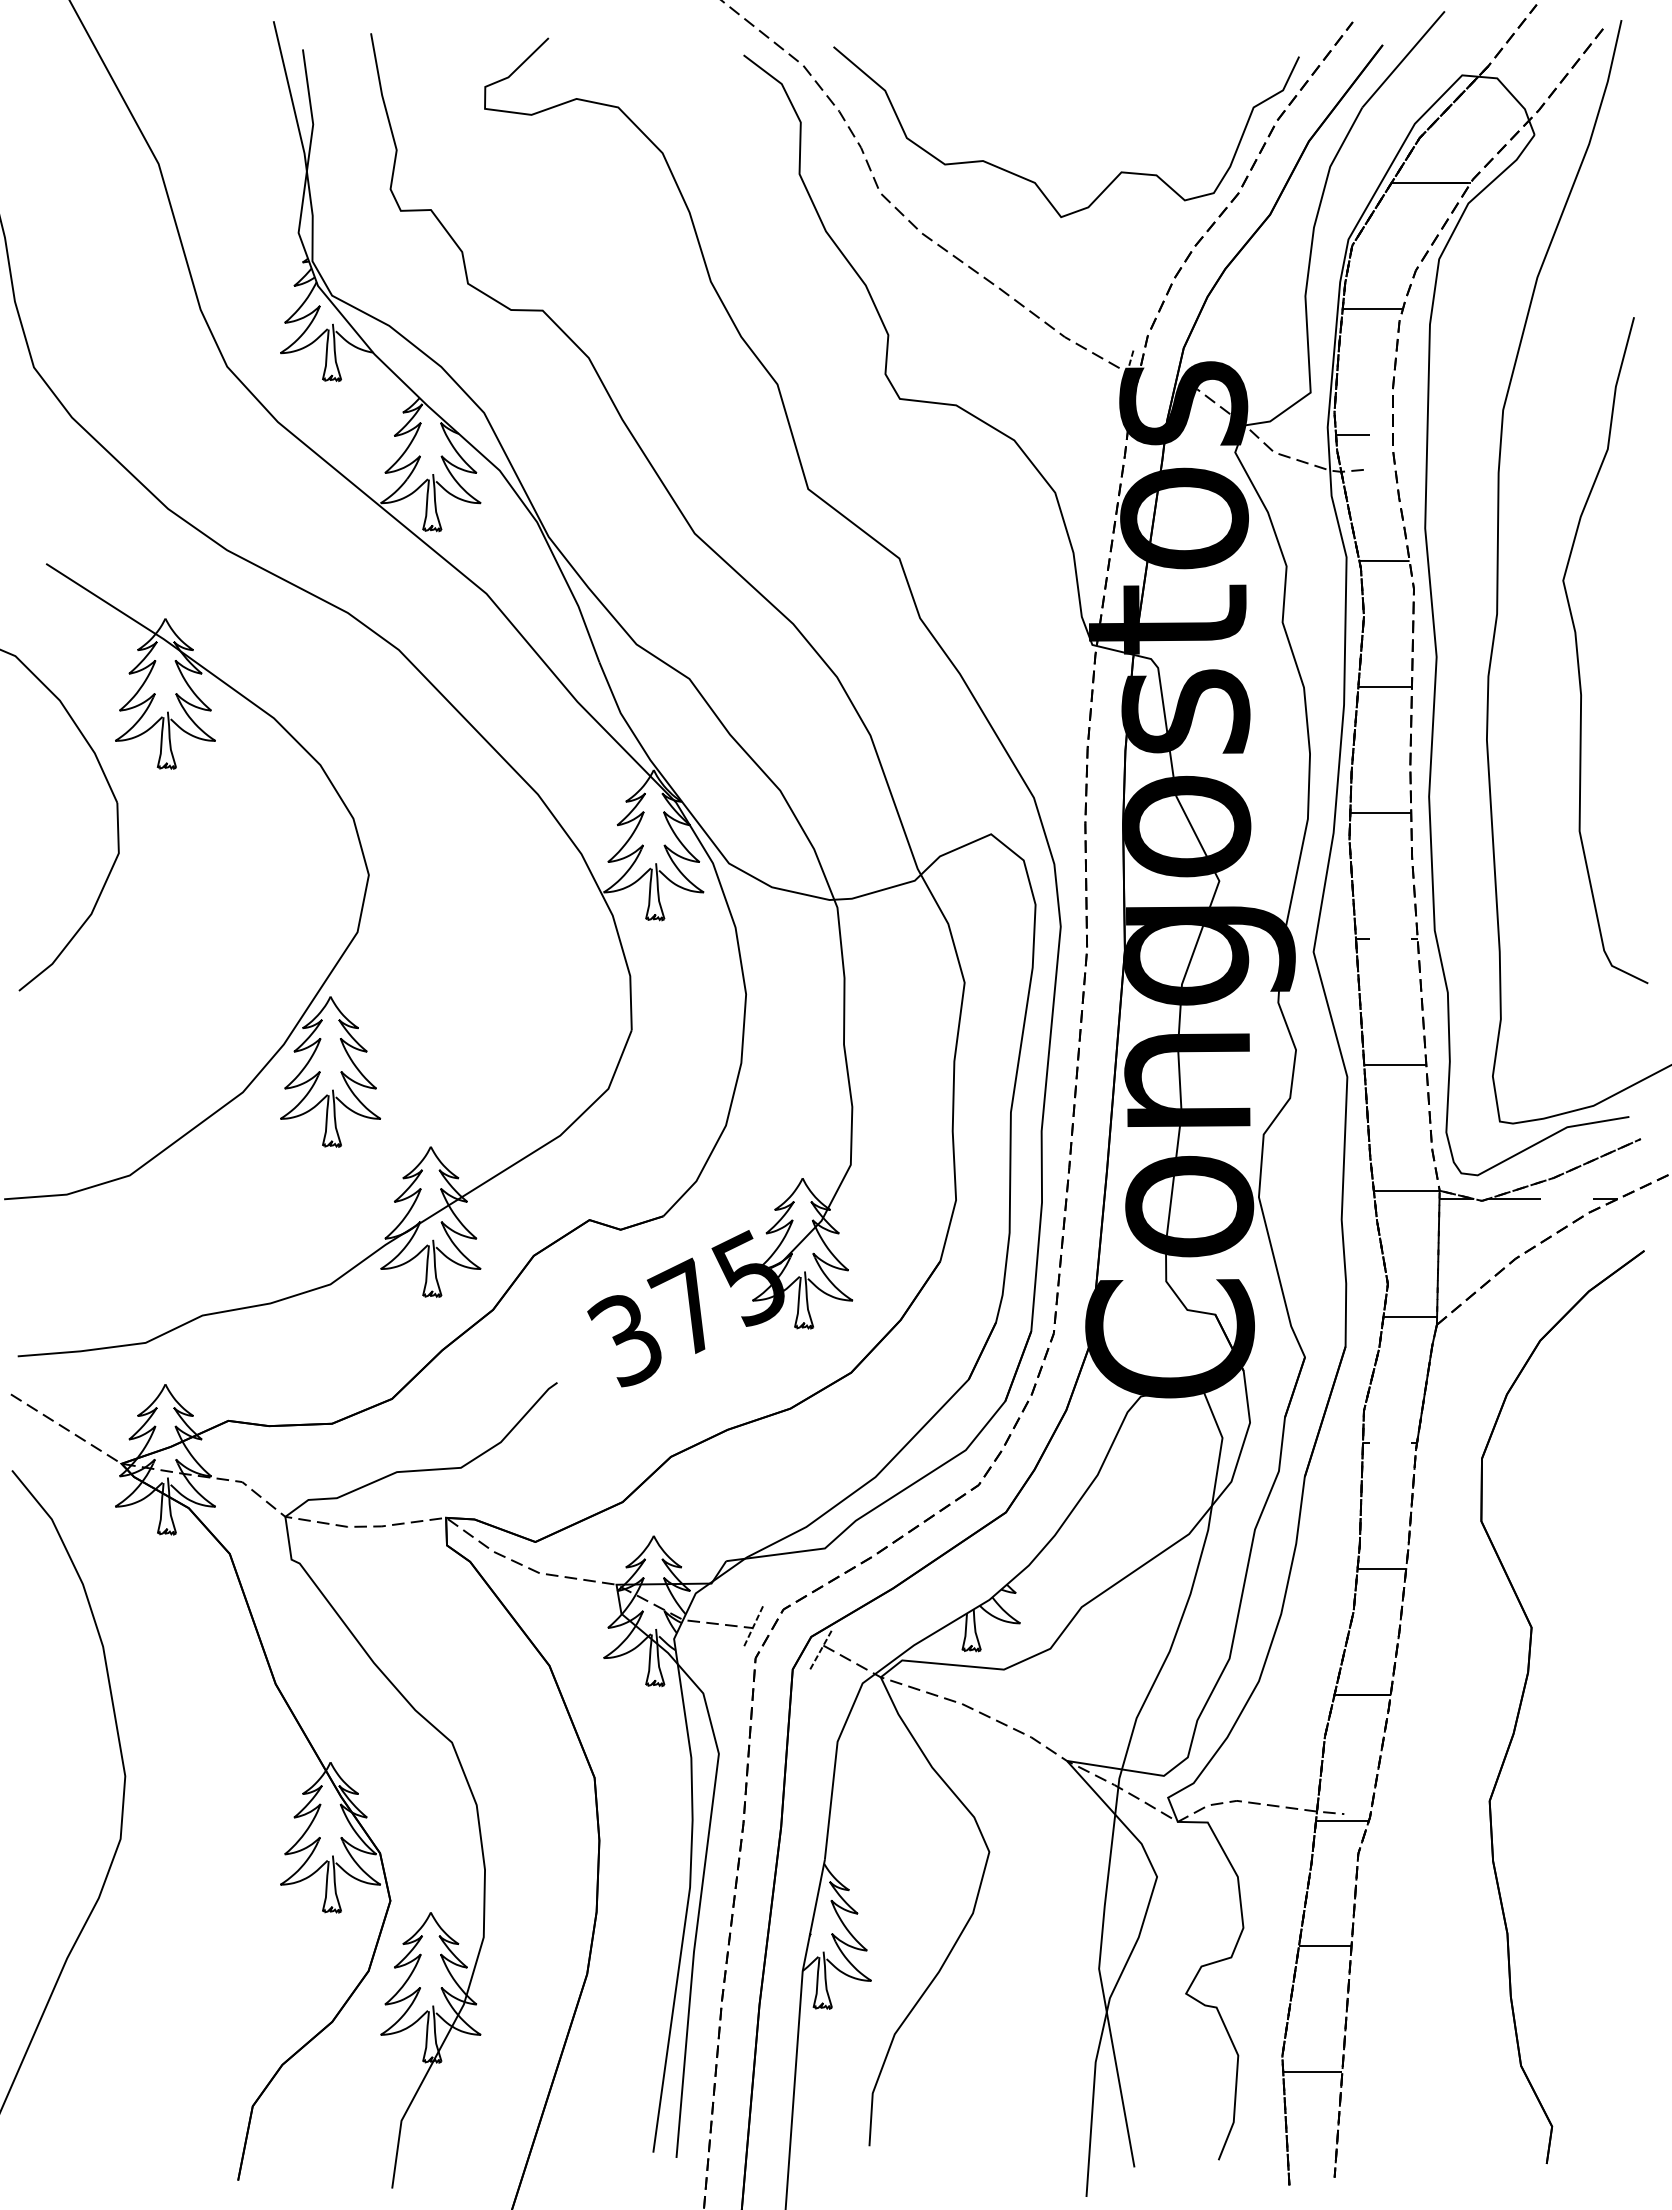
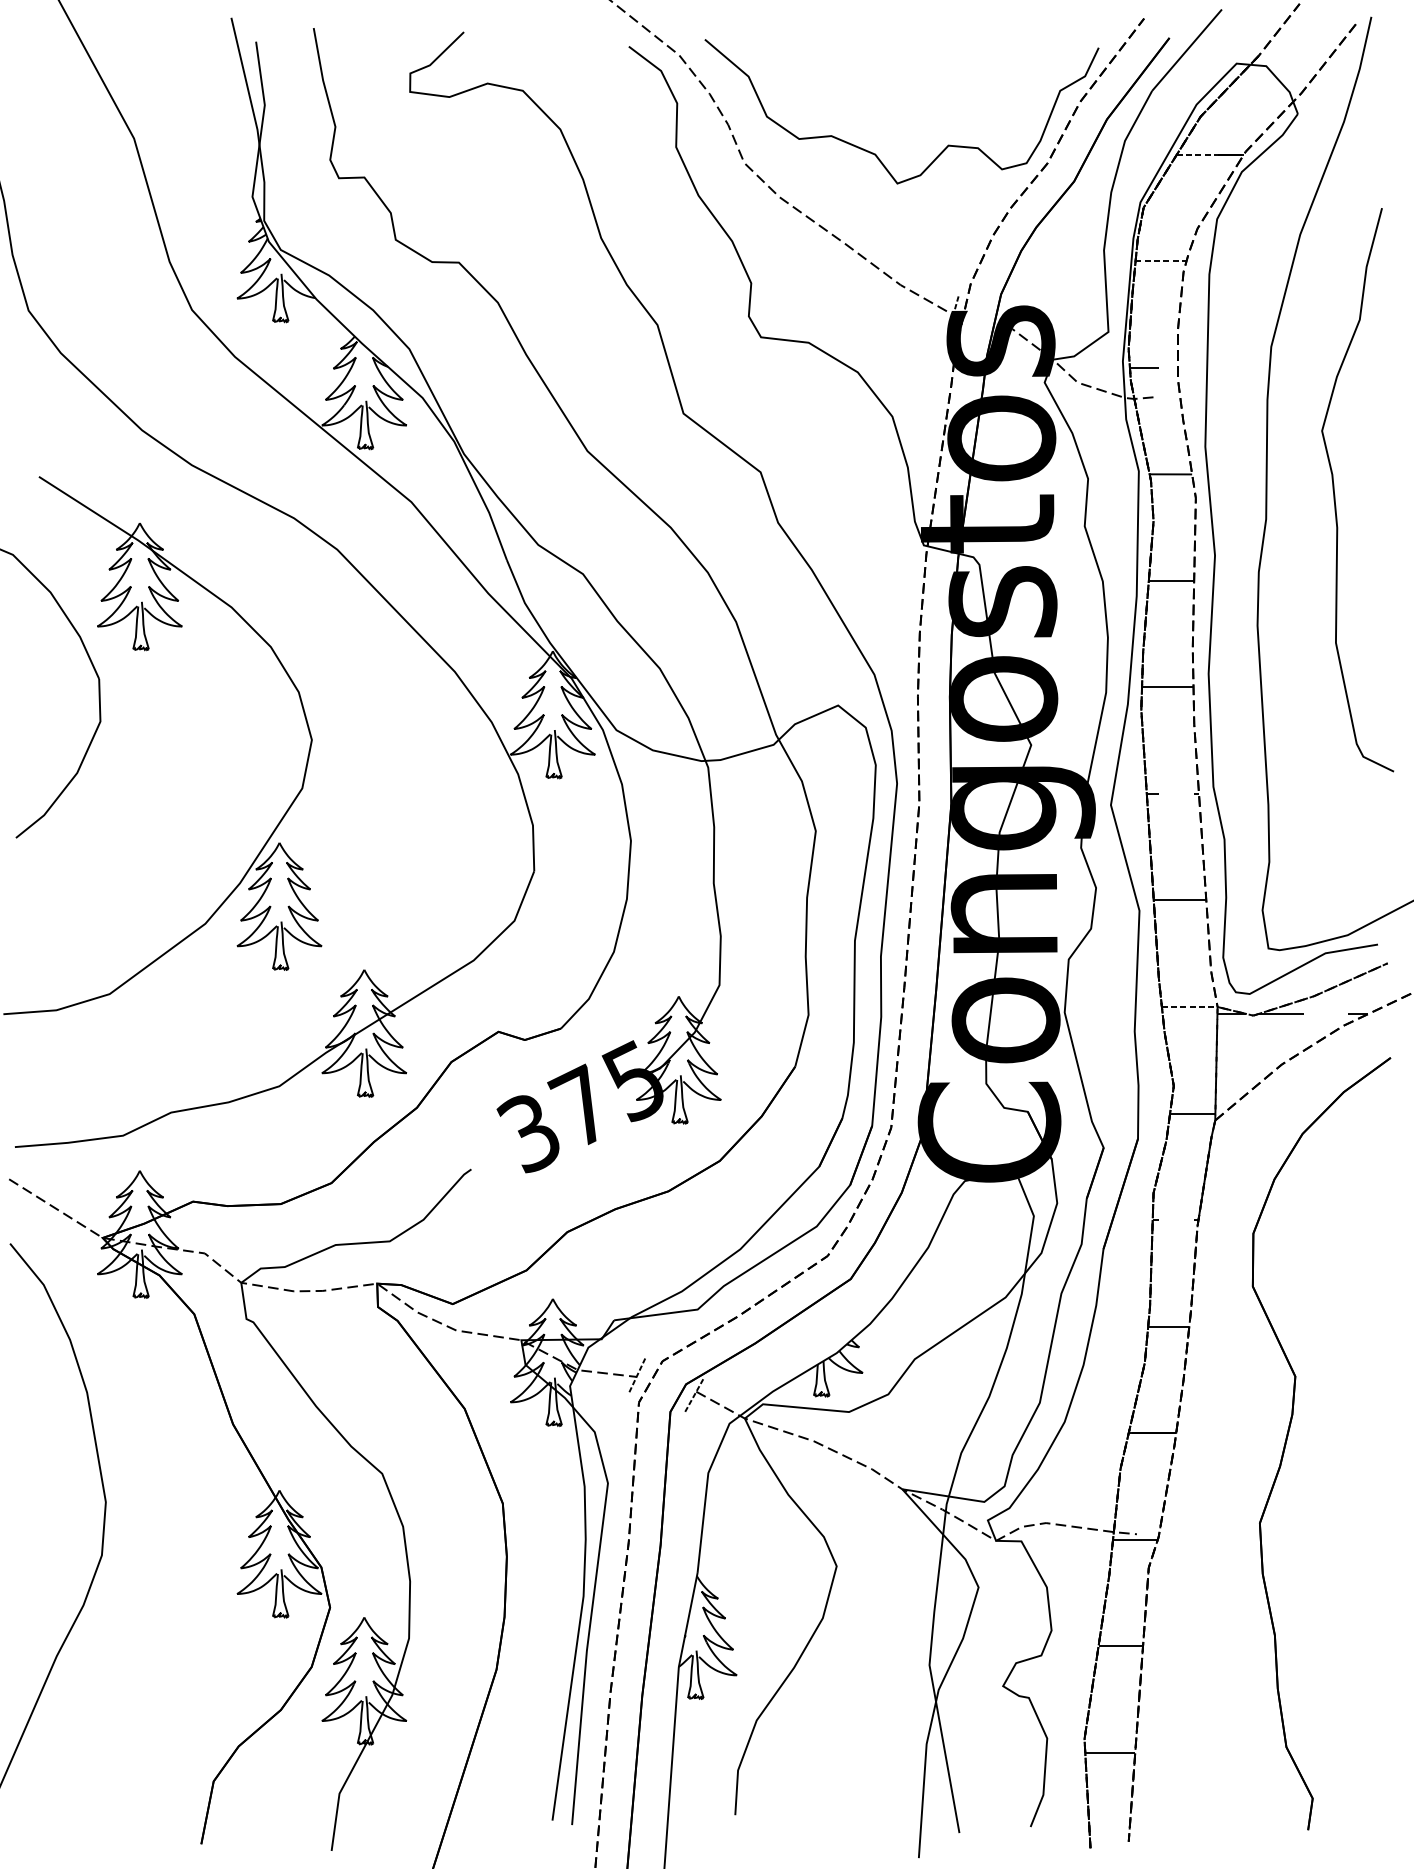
line: (1416, 183) -> (1197, 155), solid -> dashed
line: (1373, 309) -> (1161, 261), solid -> dashed
curve: (1578, 652) -> (1335, 491), moved
line: (1406, 1190) -> (1189, 1006), solid -> dashed

